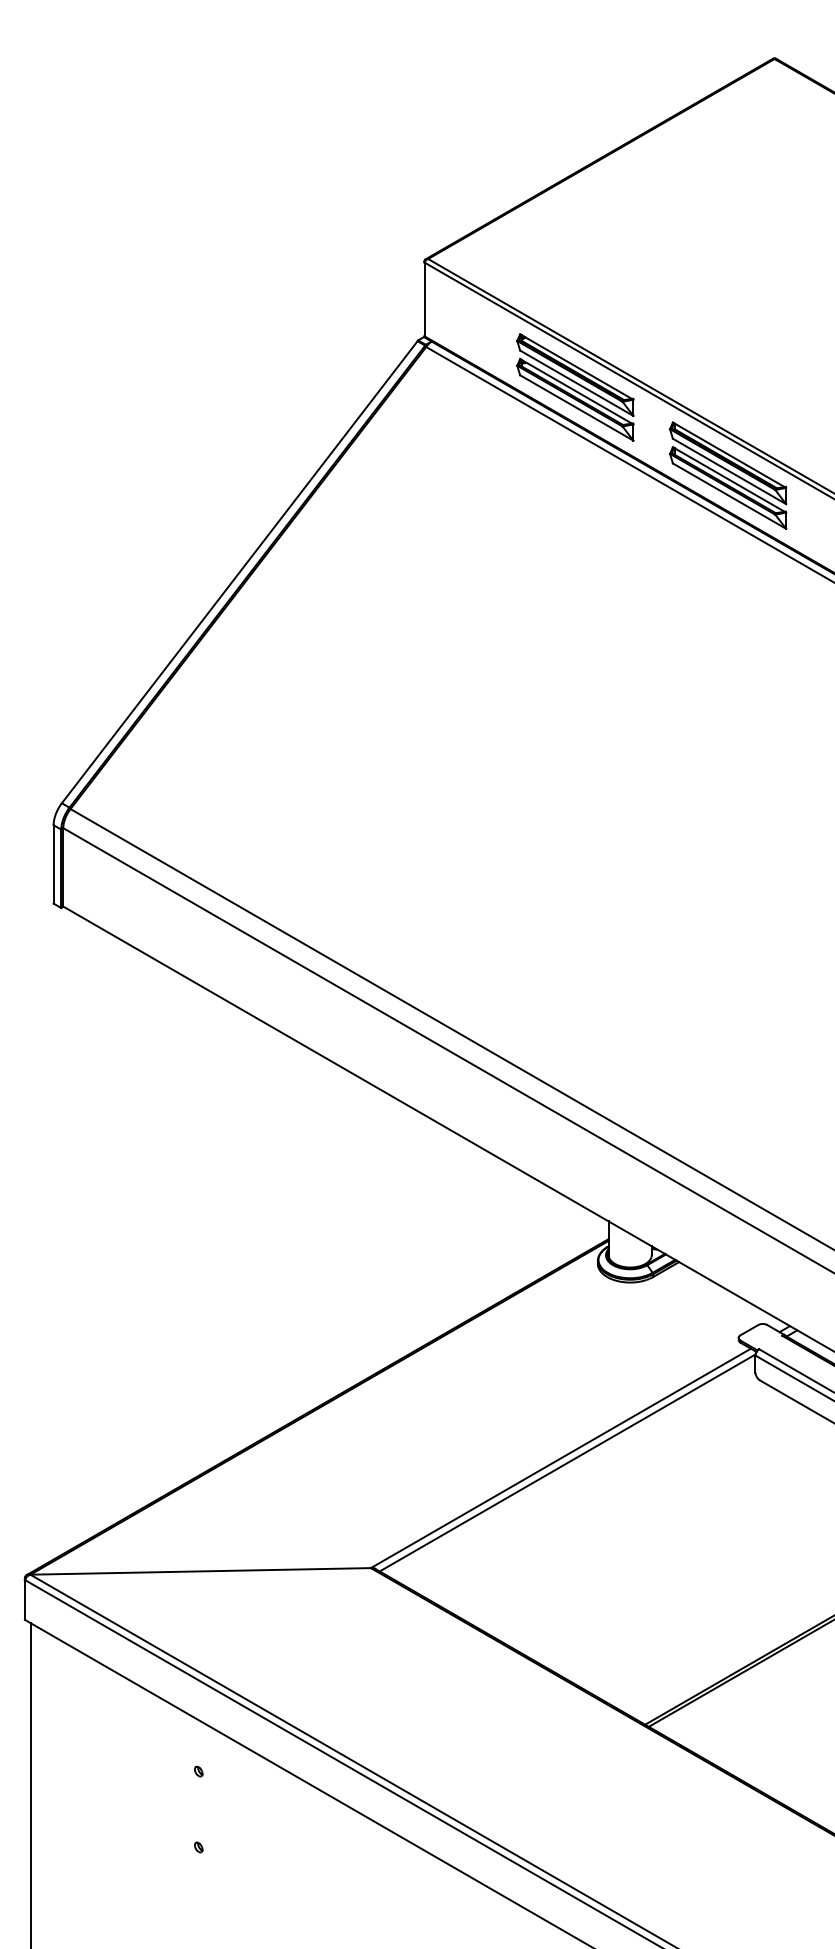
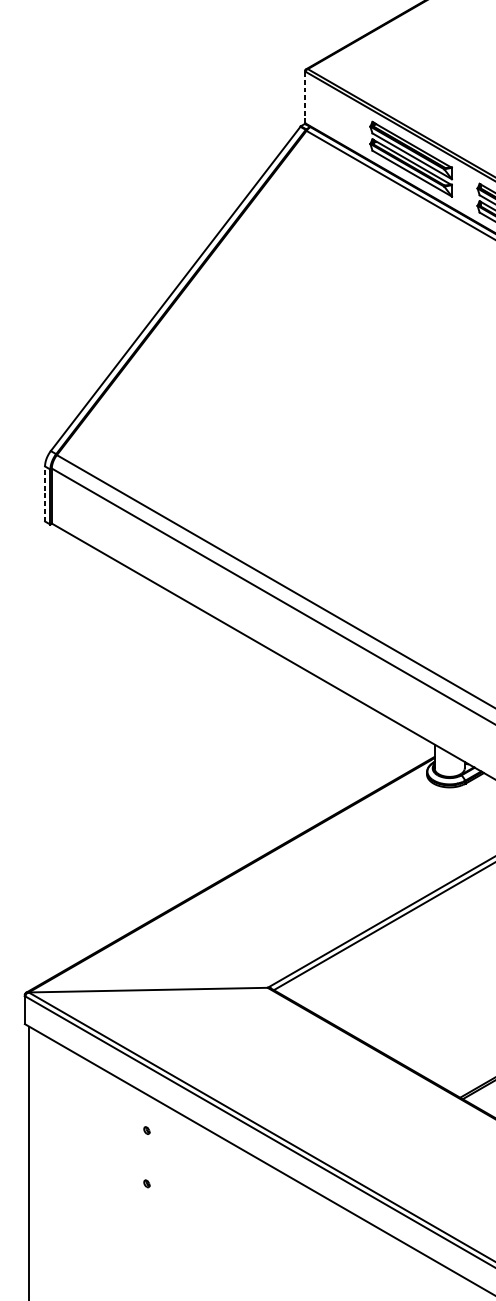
line: (424, 299) -> (305, 97), solid -> dashed
line: (53, 863) -> (44, 493), solid -> dashed

